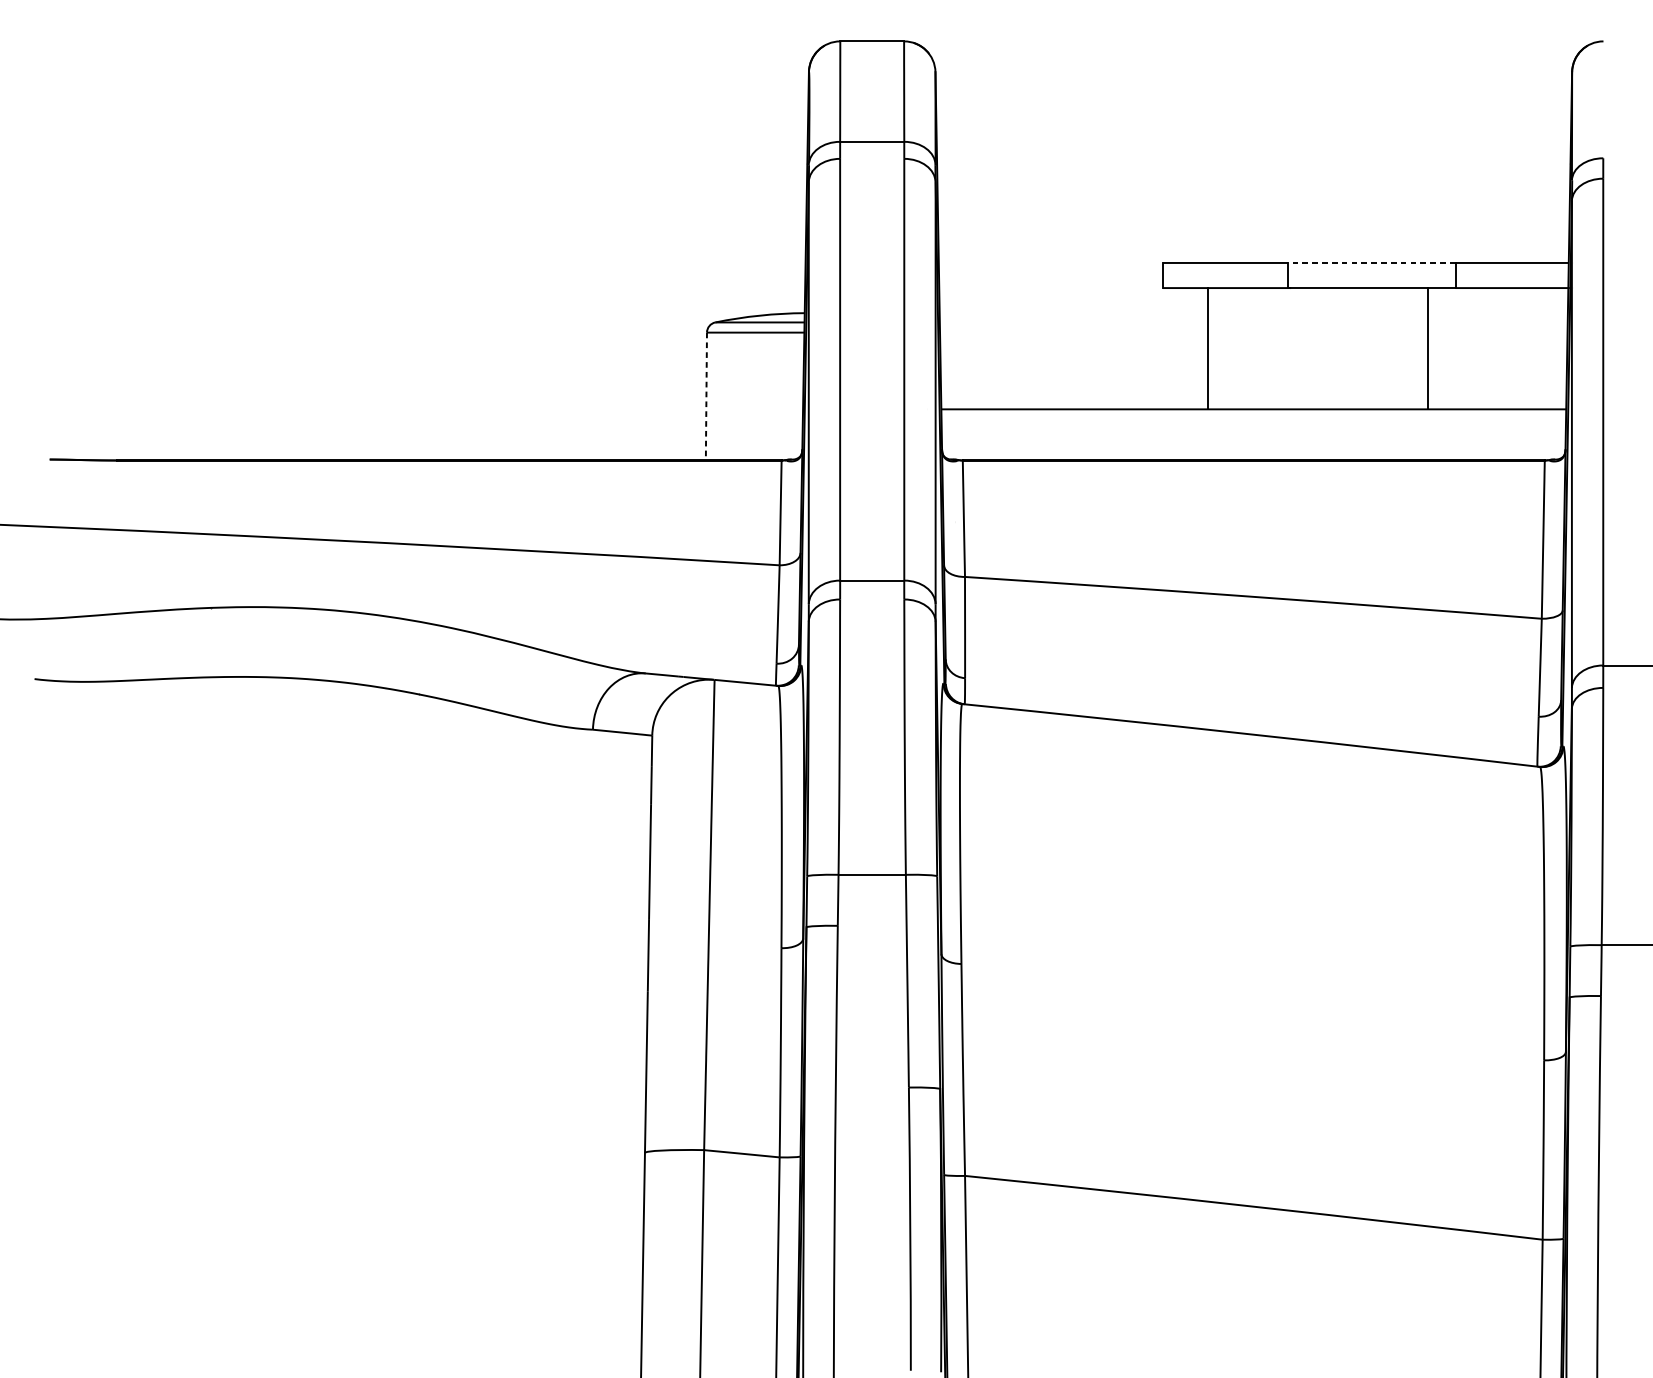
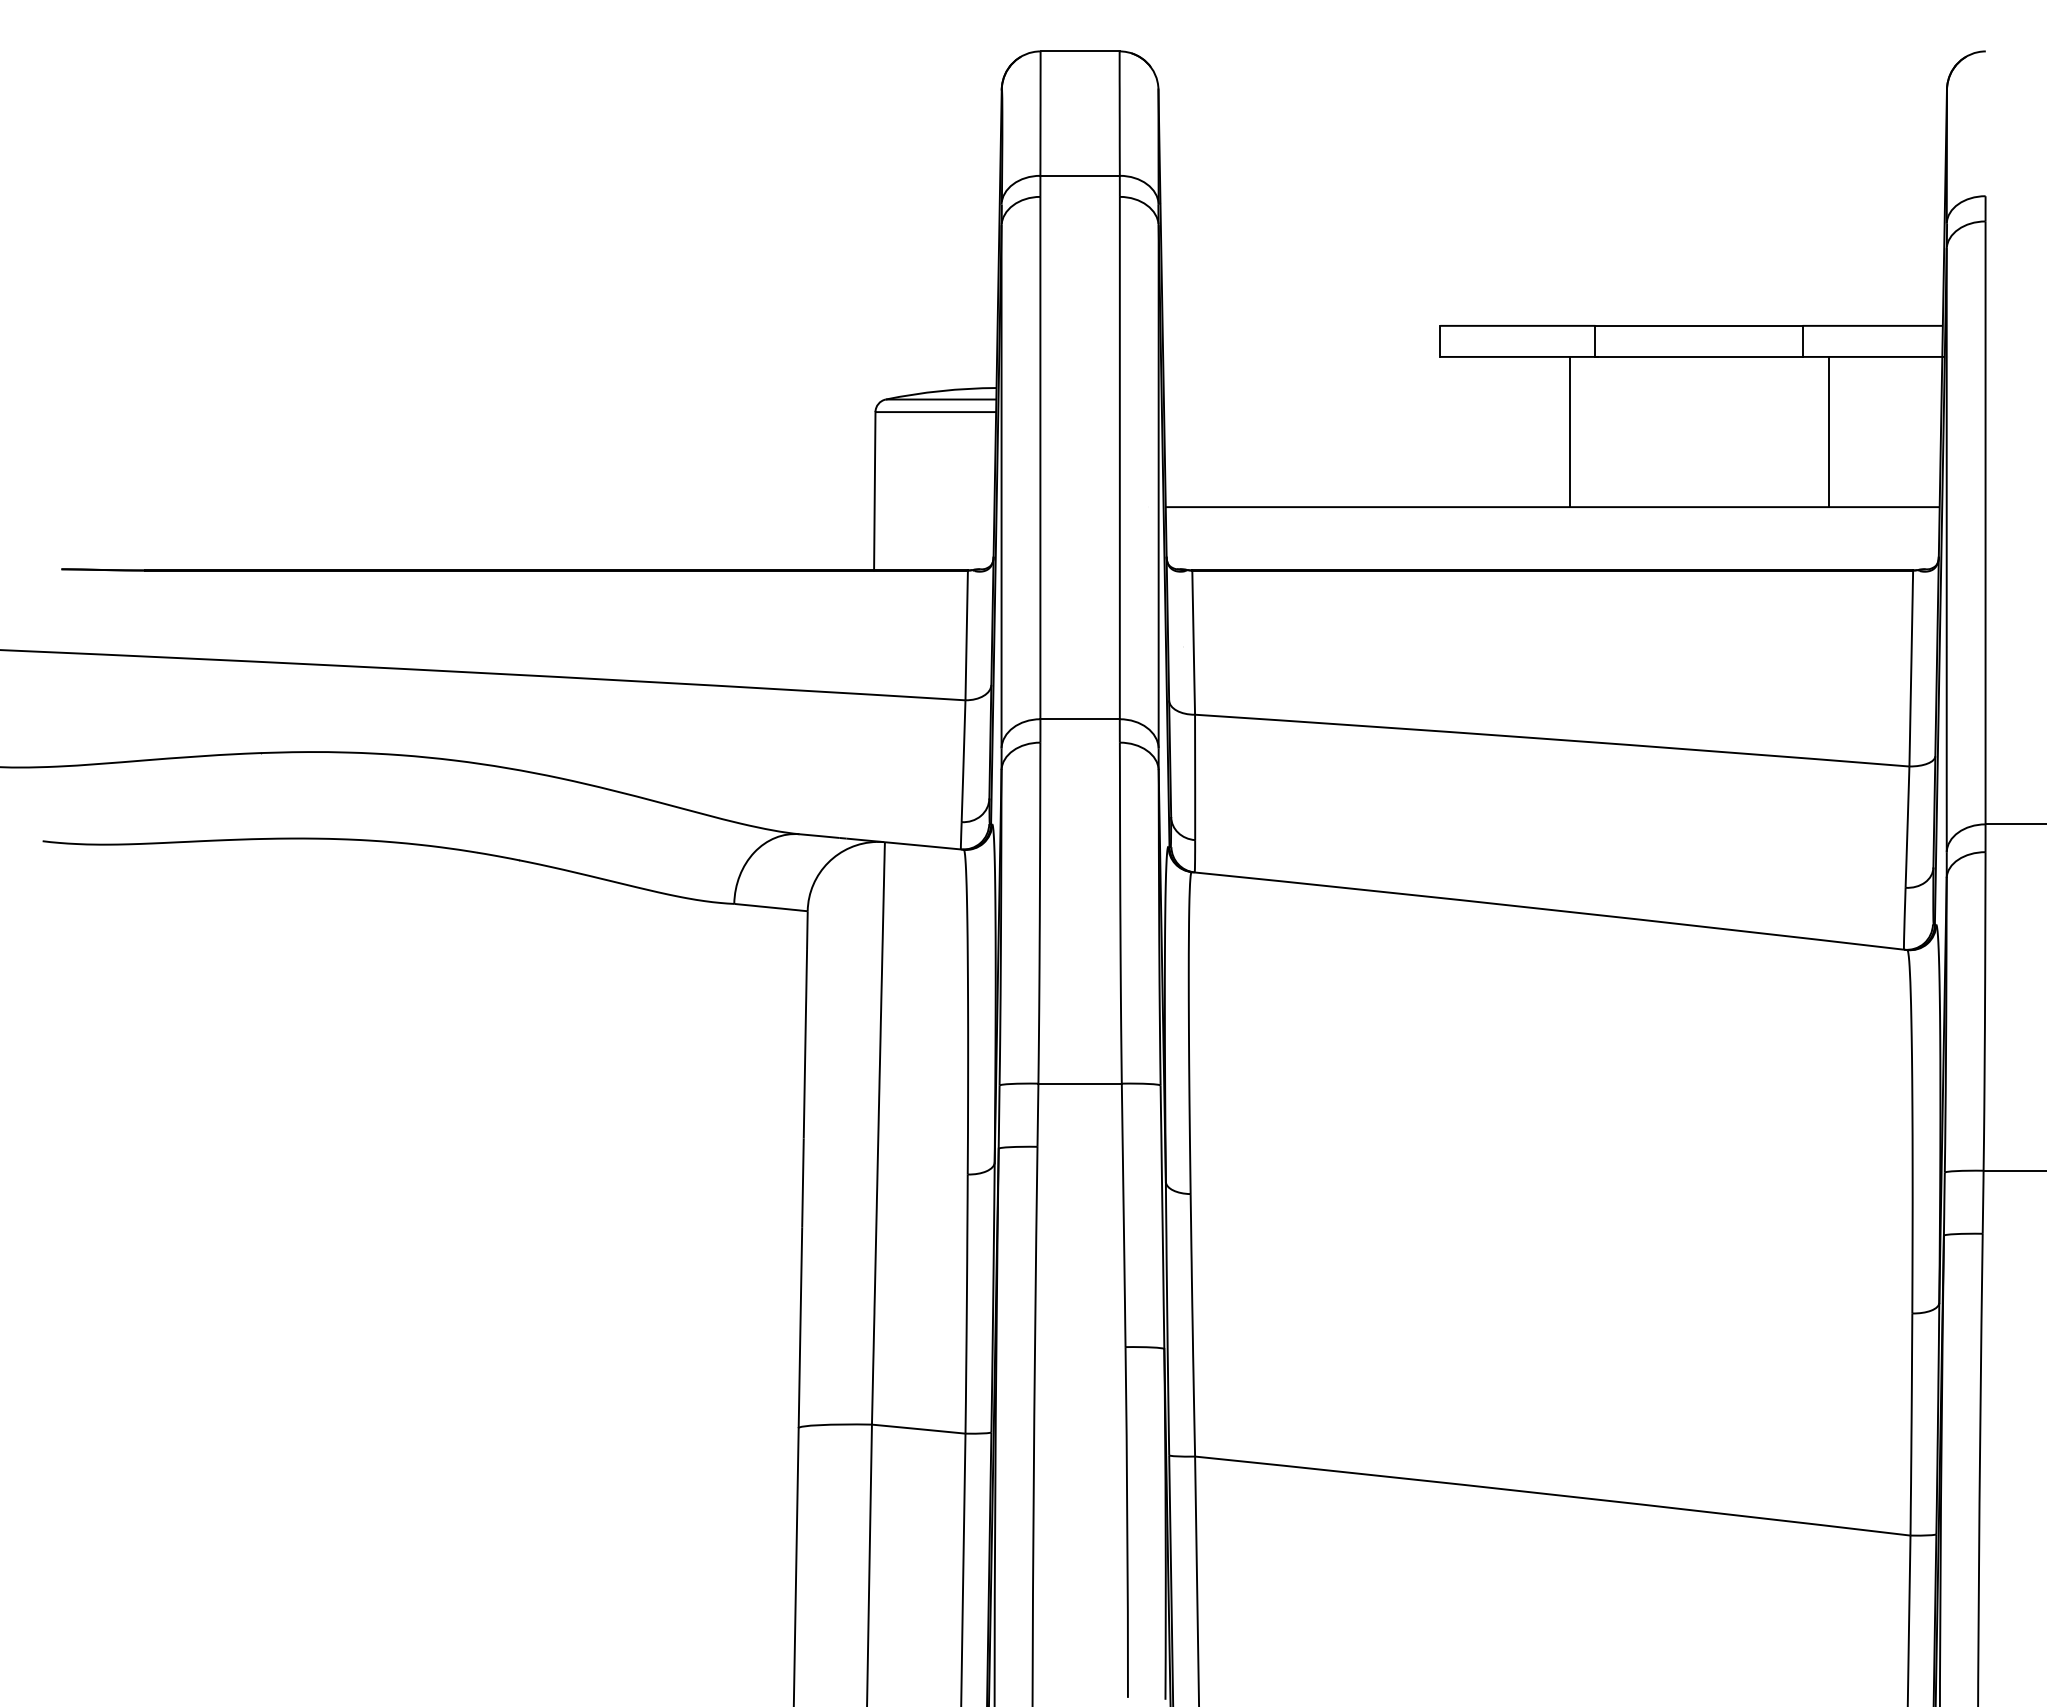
line: (1372, 262) -> (1699, 325), dashed -> solid
line: (1207, 348) -> (1569, 431), moved
line: (1428, 348) -> (1828, 431), moved
line: (706, 396) -> (874, 491), dashed -> solid

